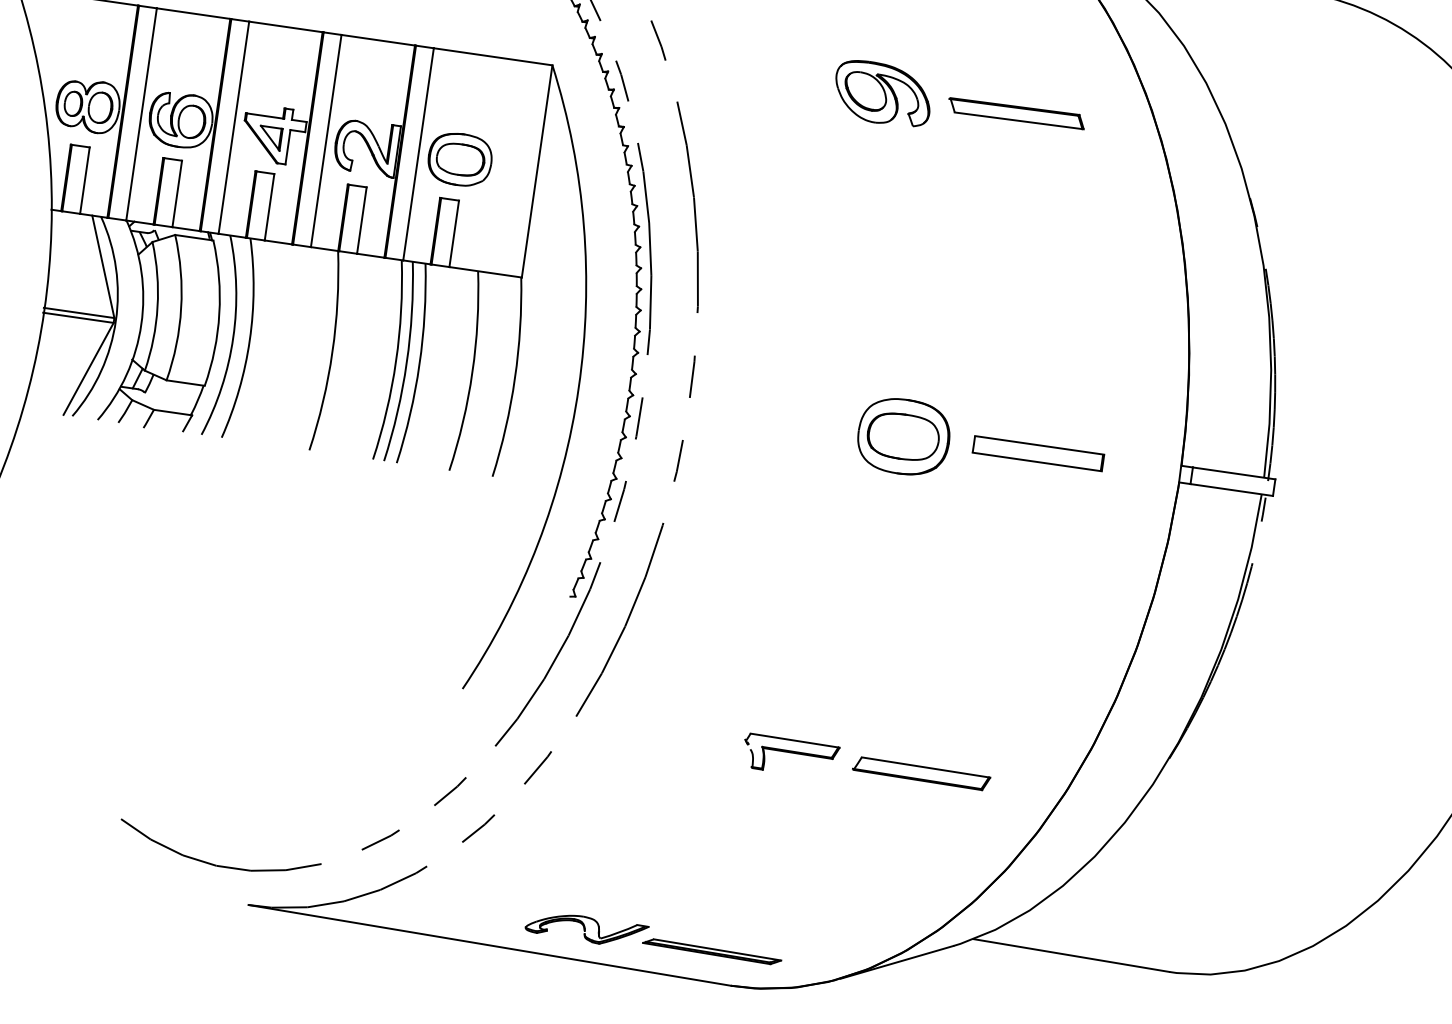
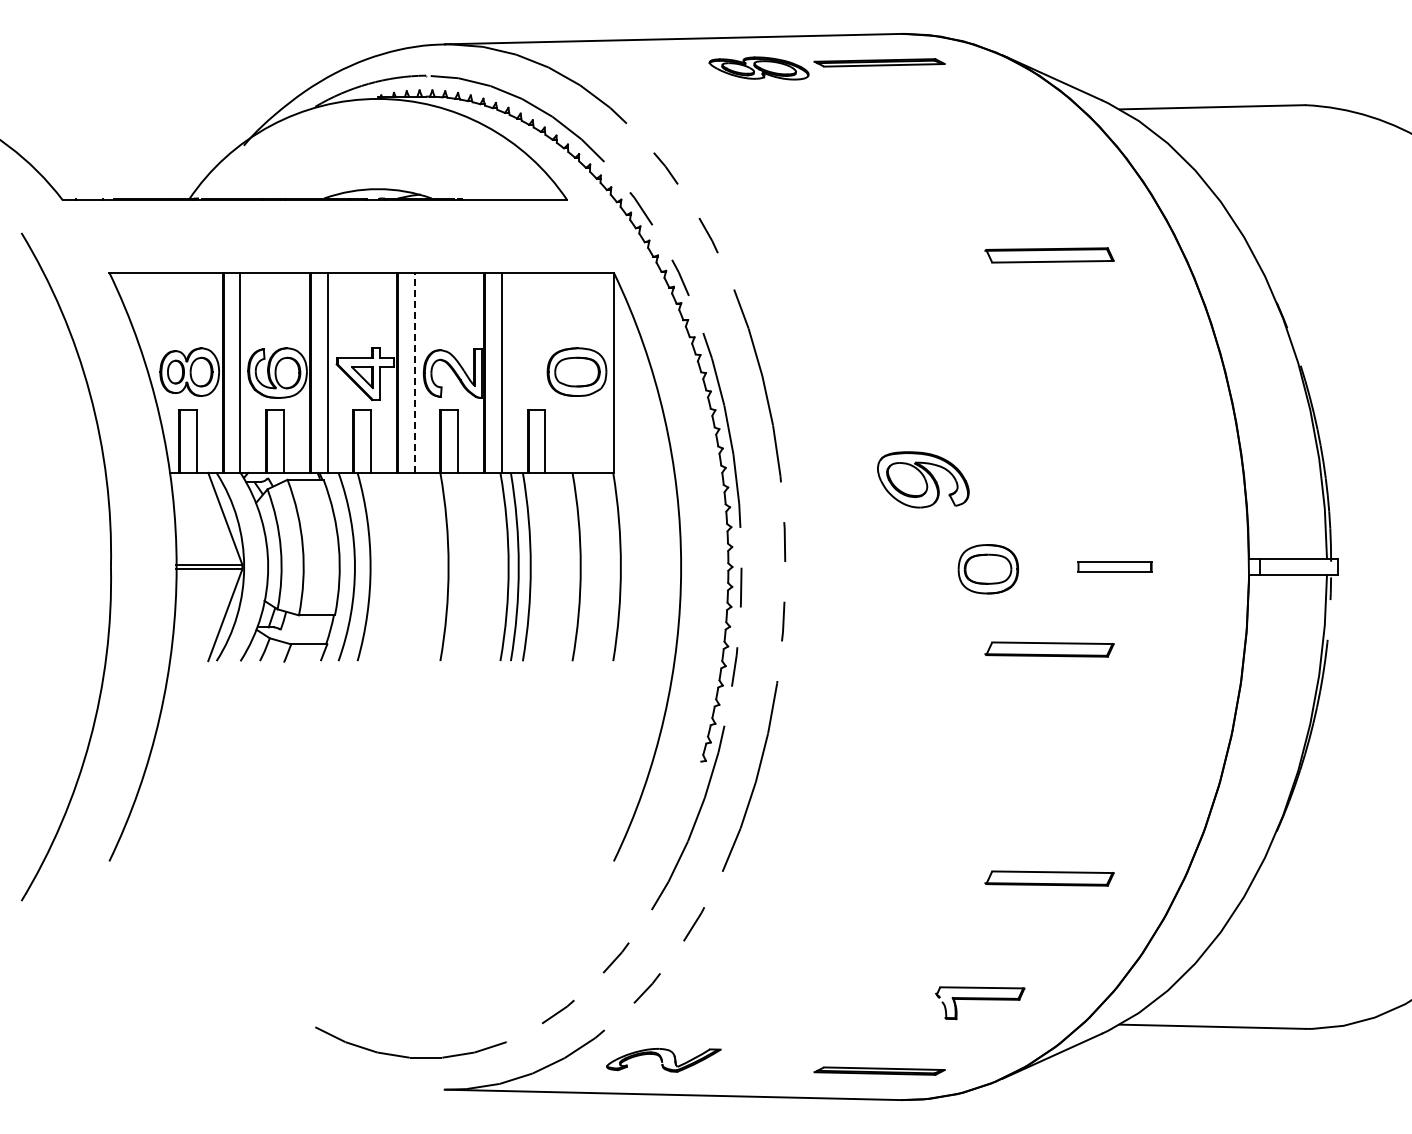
part: (883, 93) -> (923, 479), moved
line: (326, 140) -> (414, 372), solid -> dashed
part: (459, 158) -> (576, 371), moved
part: (904, 435) -> (988, 568), size x0.7
part: (1037, 453) -> (1114, 566), size x0.6
part: (956, 531) -> (1049, 649), added
part: (790, 756) -> (980, 1003), moved
part: (586, 929) -> (663, 1060), moved

